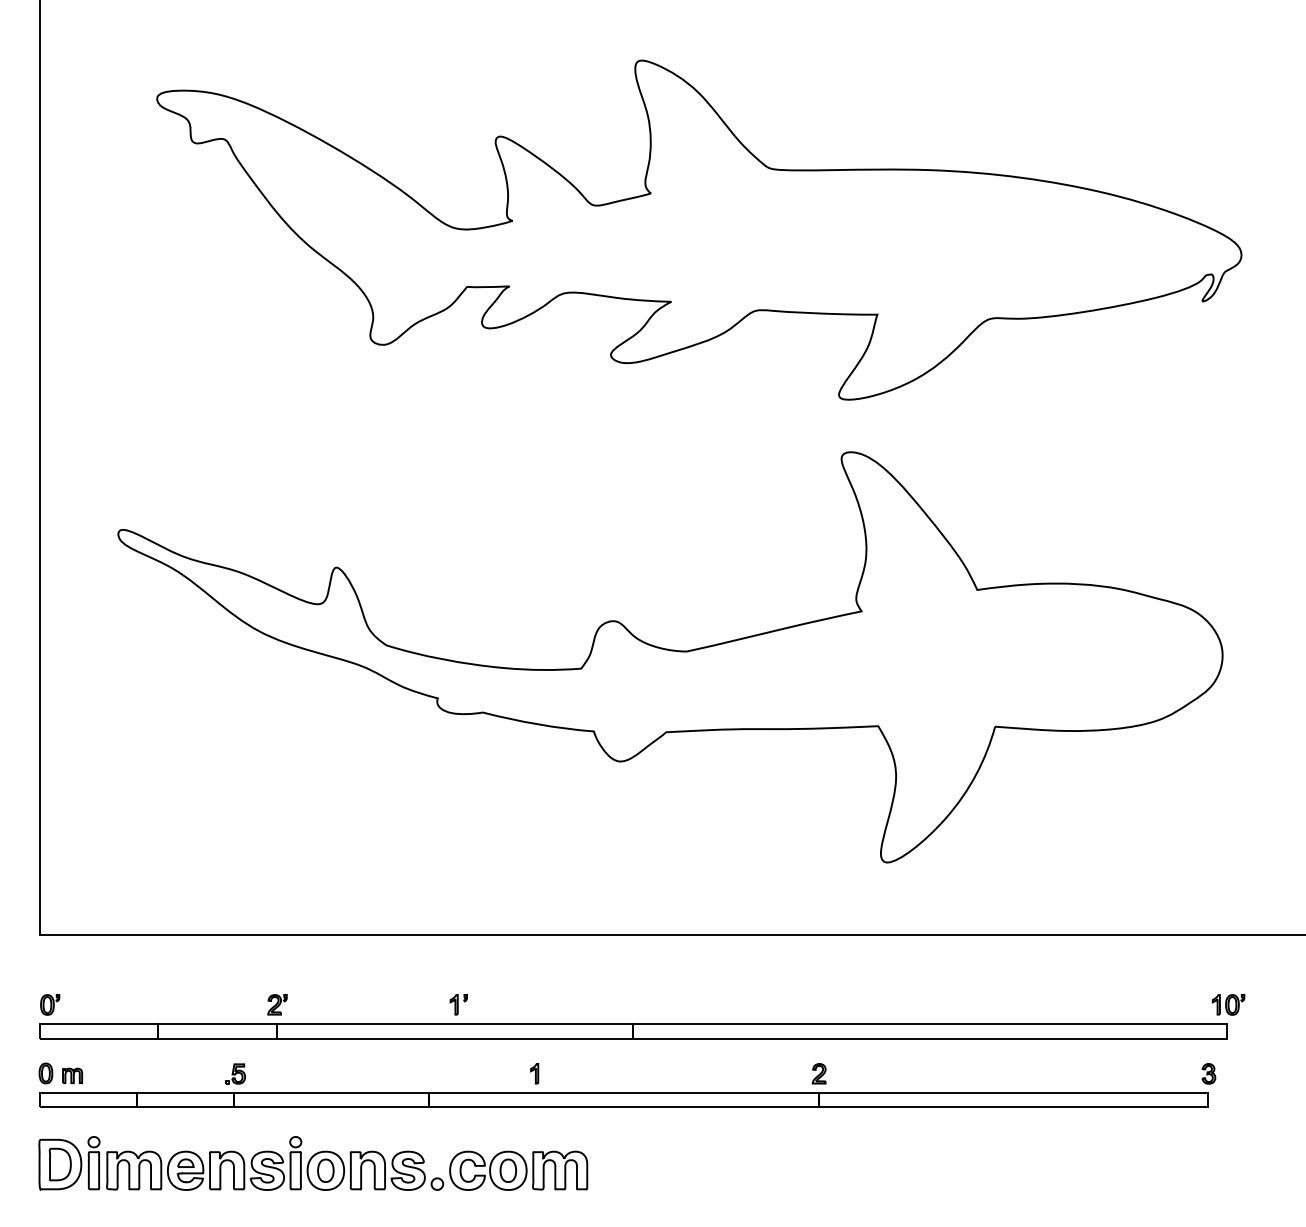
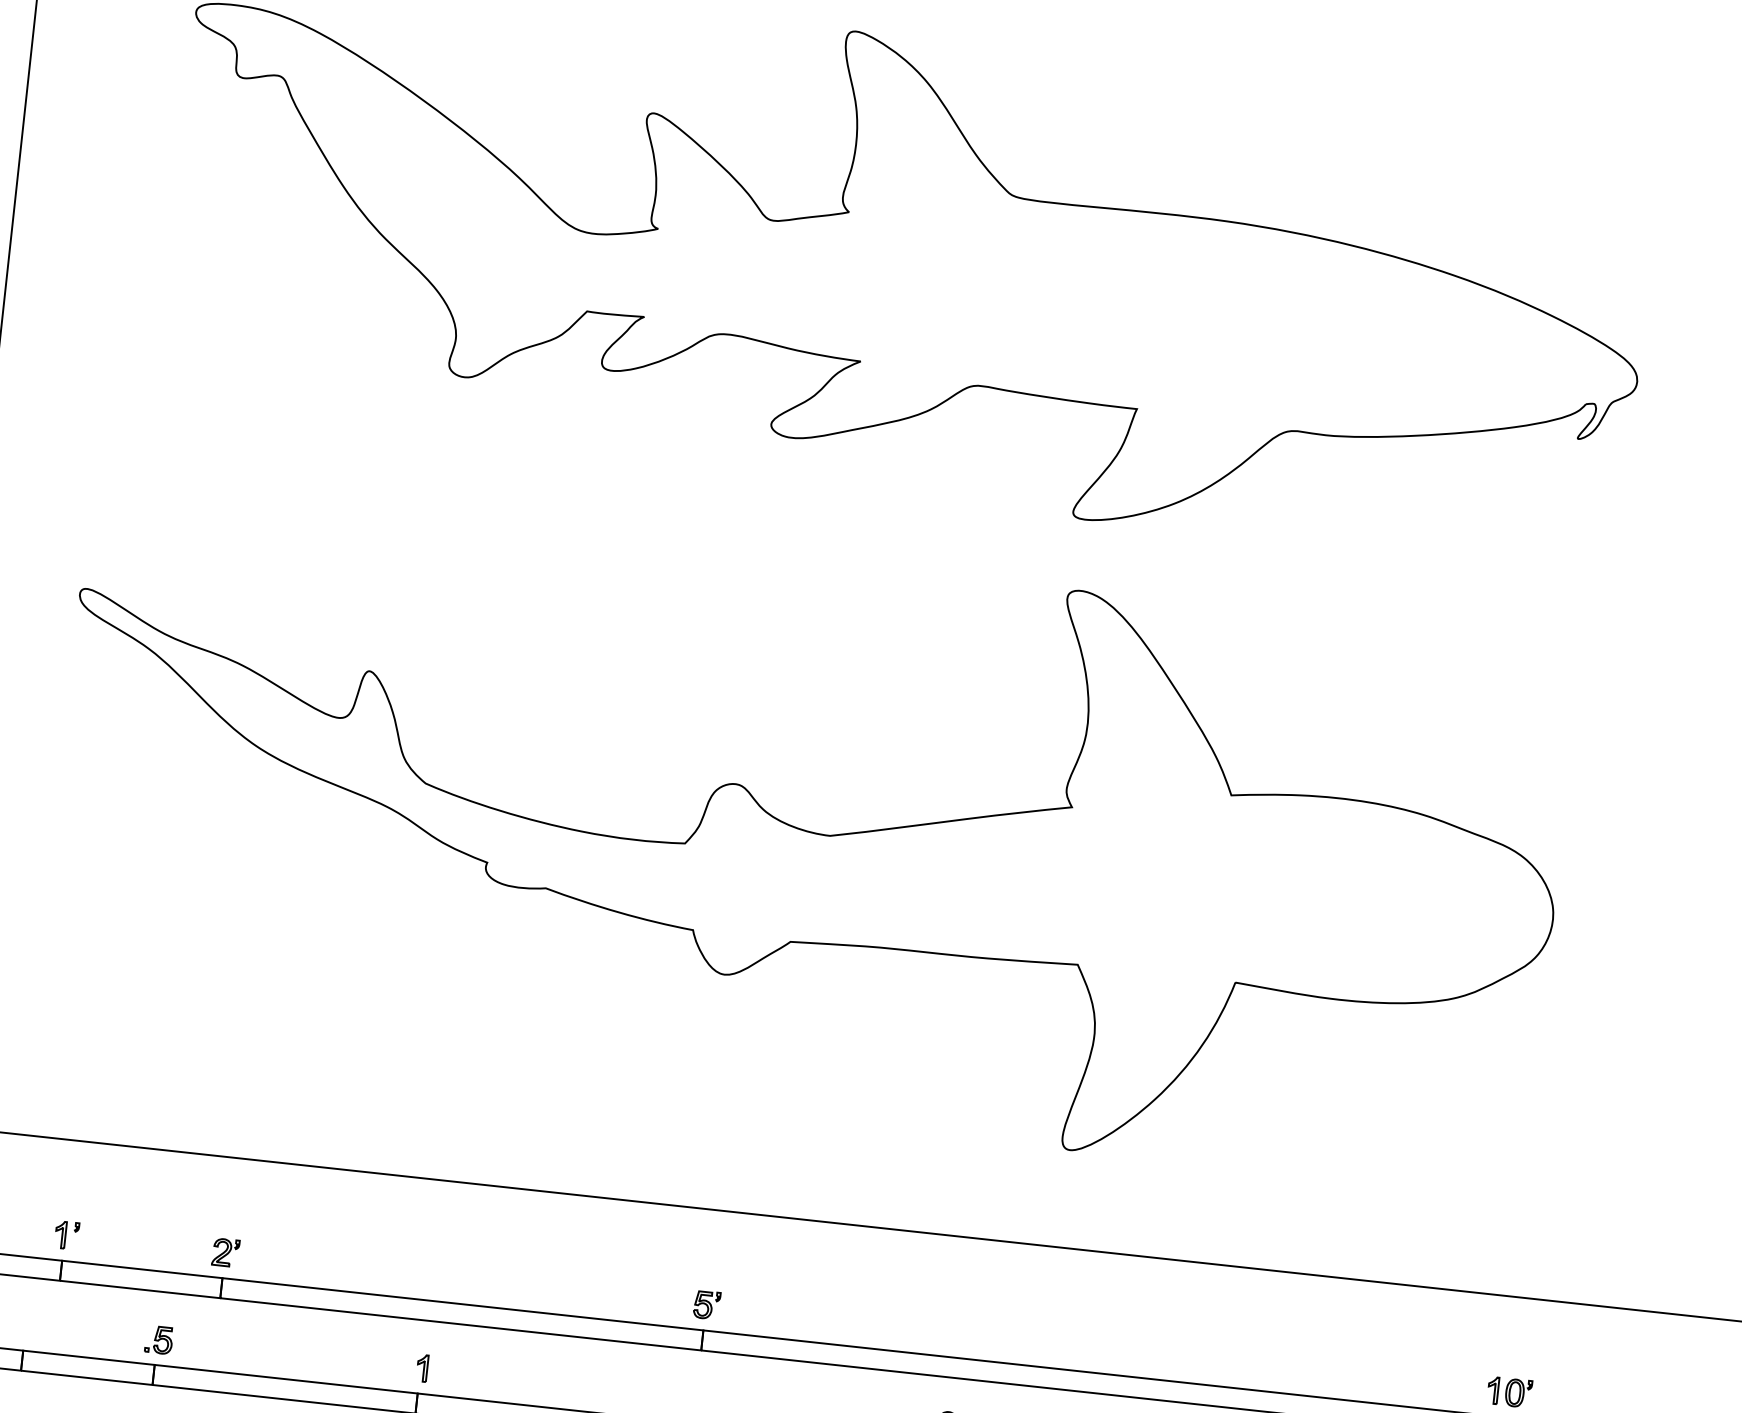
part: (458, 1004) -> (66, 1235), moved
part: (633, 1004) -> (706, 1304), added
part: (534, 1073) -> (422, 1367), moved

